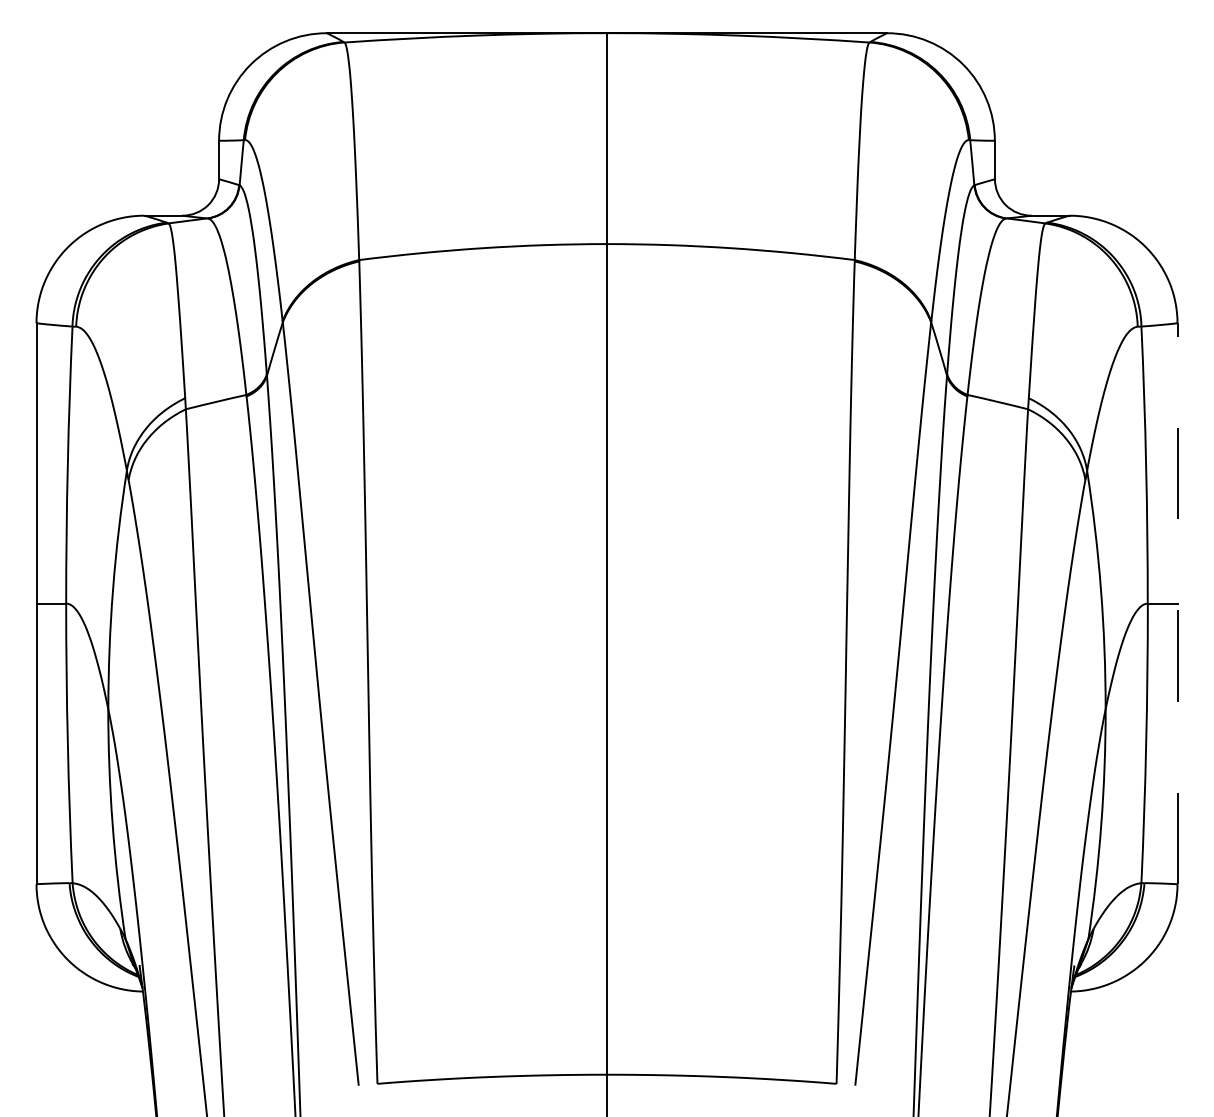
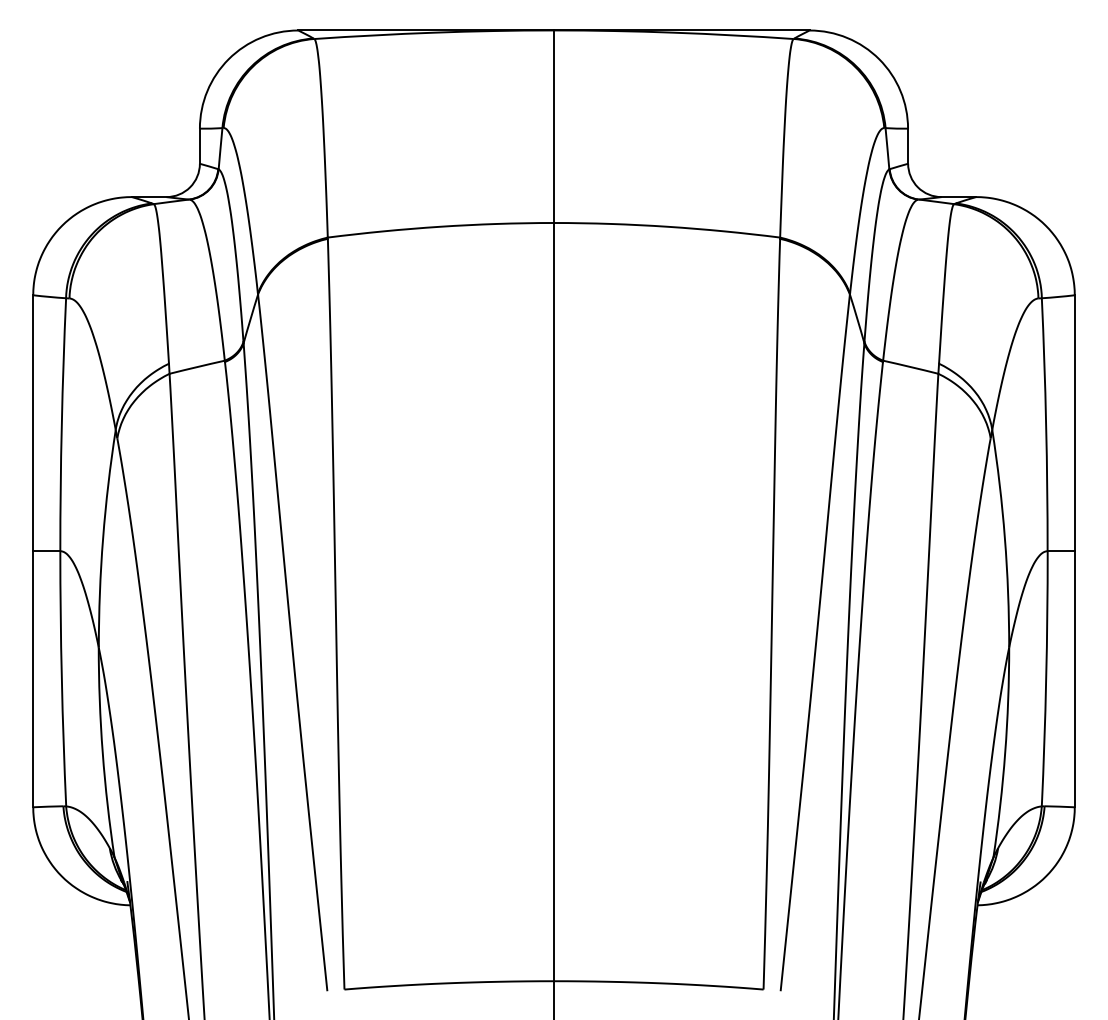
line: (1177, 602) -> (1074, 550), dashed -> solid

